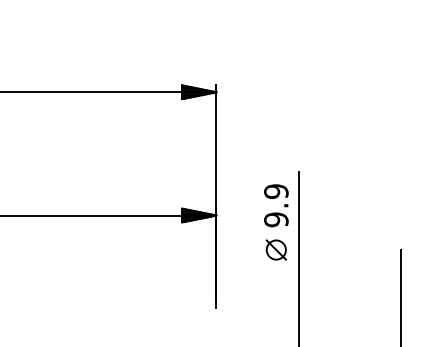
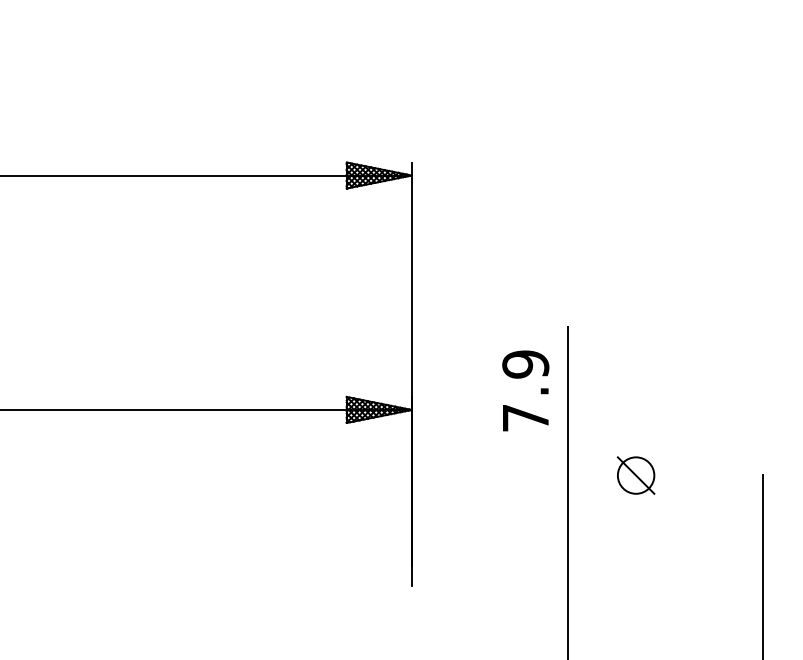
text: (276, 219) -> (526, 417), 9.9 -> 7.9
part: (275, 249) -> (634, 474), moved

